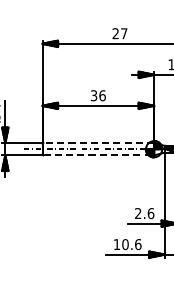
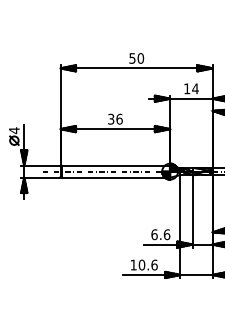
text: (119, 33) -> (136, 58), 27 -> 50
line: (98, 142) -> (115, 165), dashed -> solid
line: (99, 155) -> (116, 177), dashed -> solid
text: (138, 213) -> (154, 234), 2.6 -> 6.6

